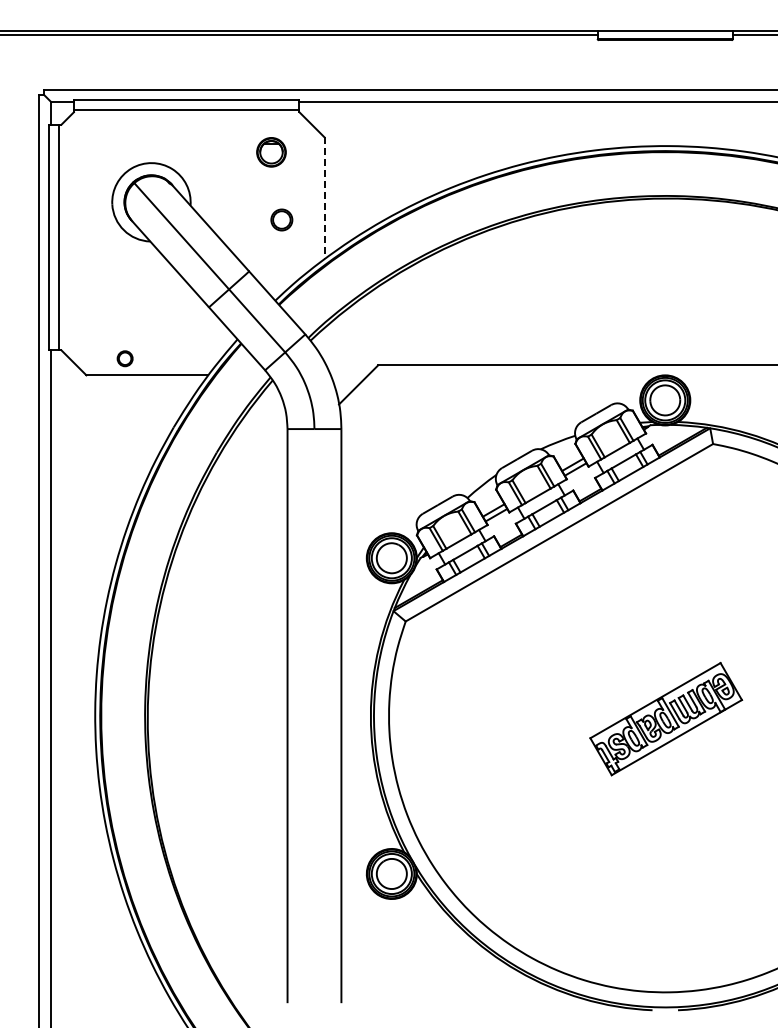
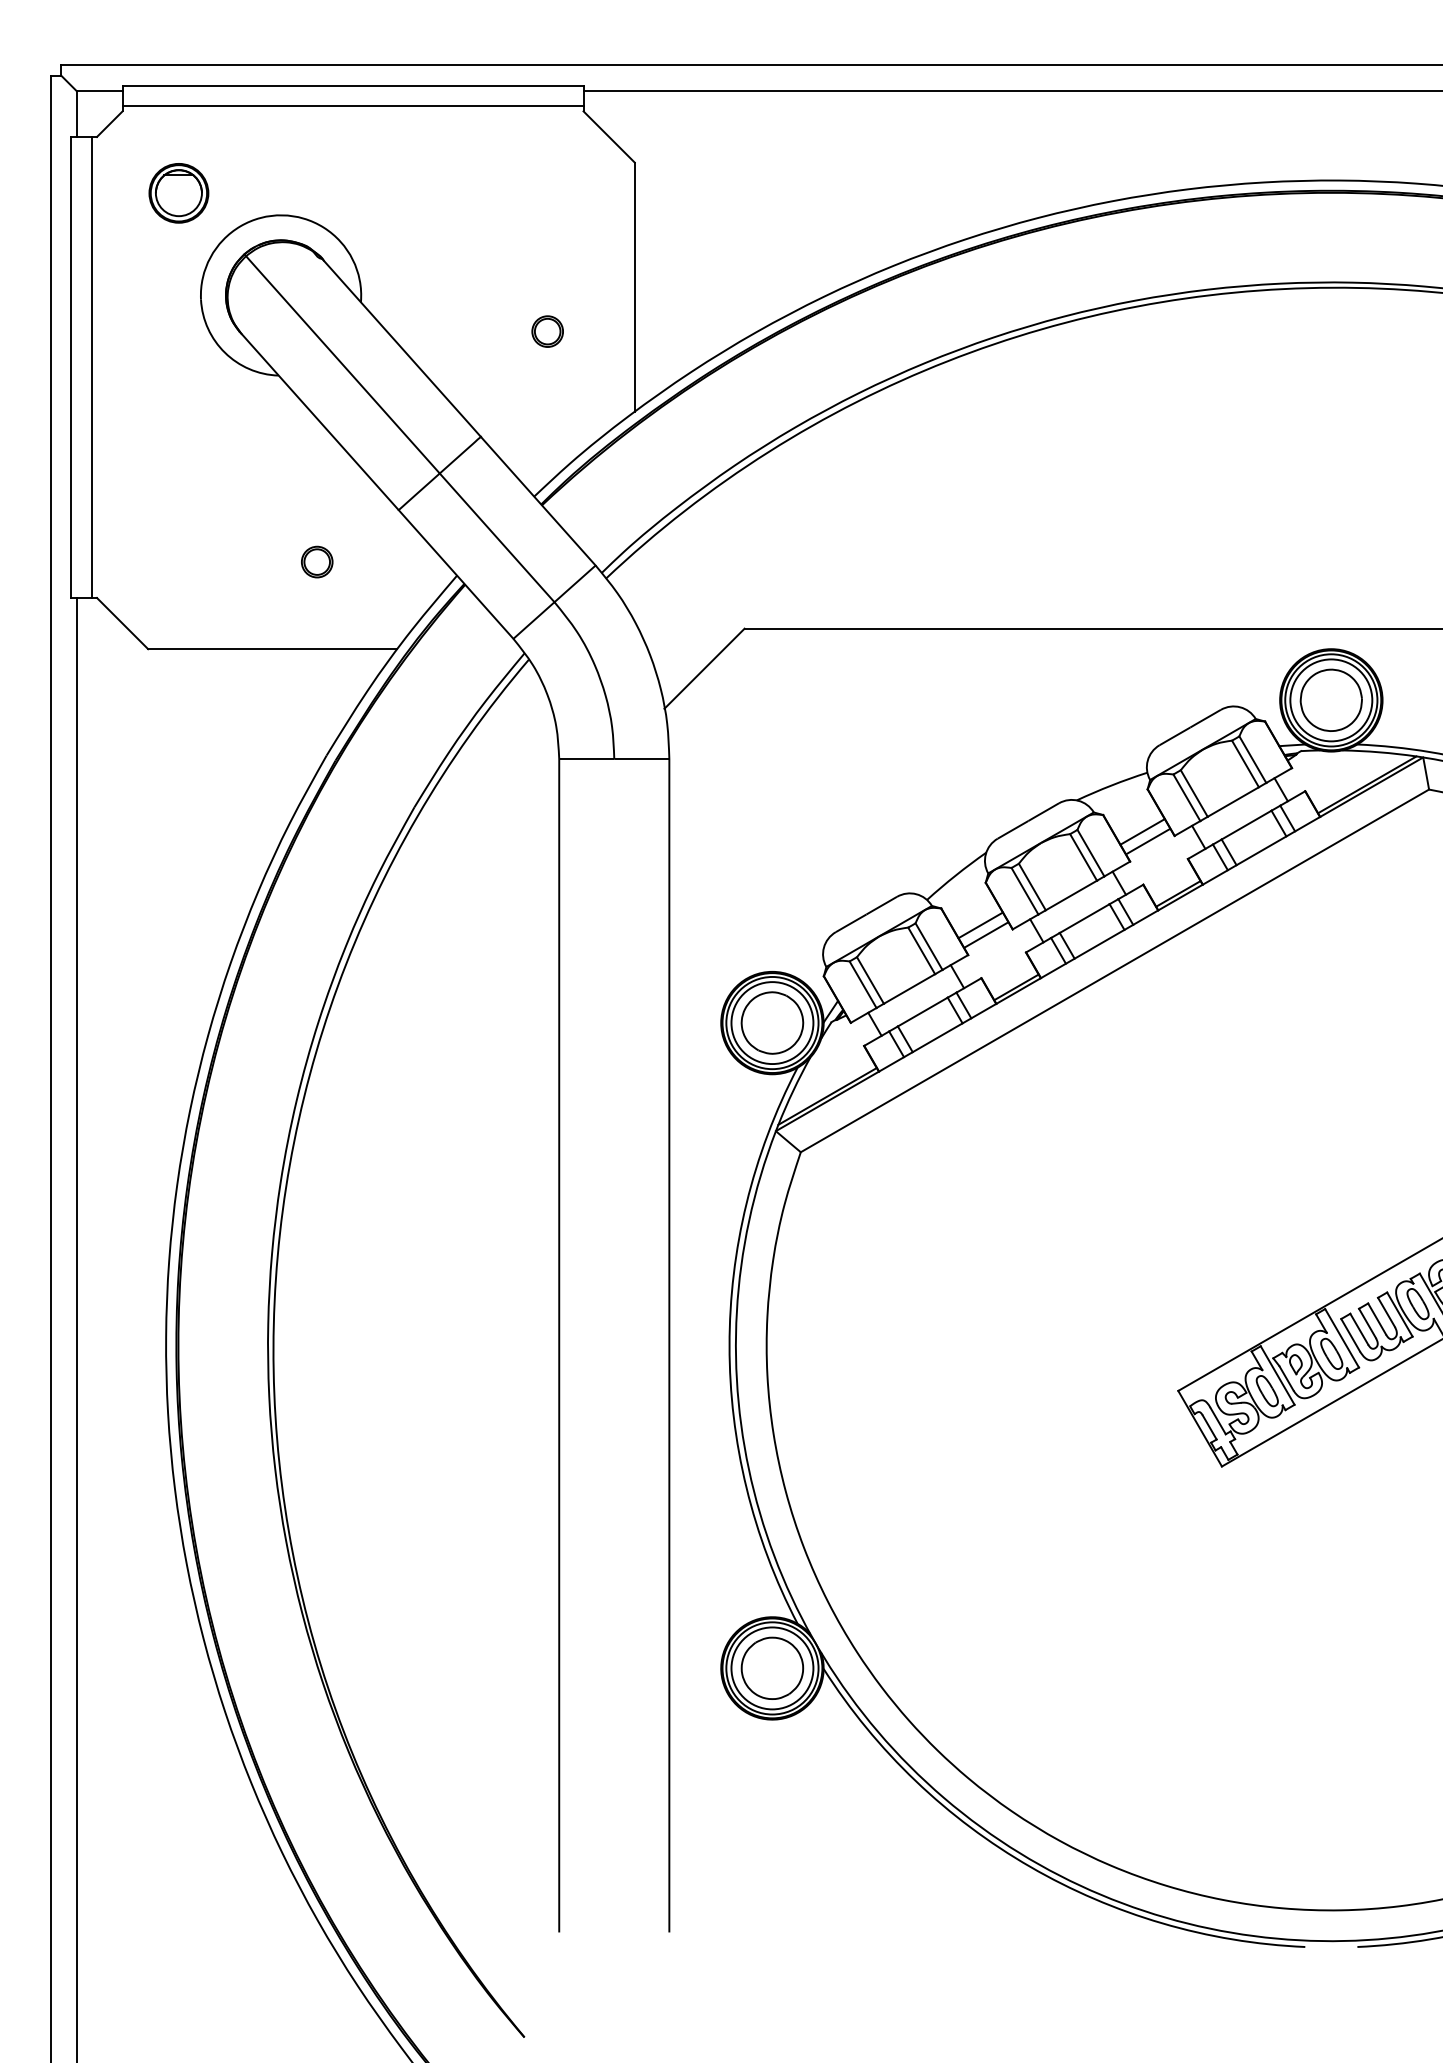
part: (271, 152) -> (178, 193), moved
line: (324, 198) -> (634, 287), dashed -> solid
circle: (281, 219) -> (546, 330), size x0.71
circle: (124, 358) -> (315, 561), moved

